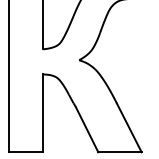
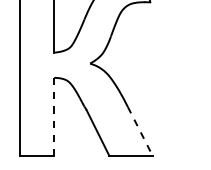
line: (43, 113) -> (54, 116), solid -> dashed
line: (129, 128) -> (140, 131), solid -> dashed

